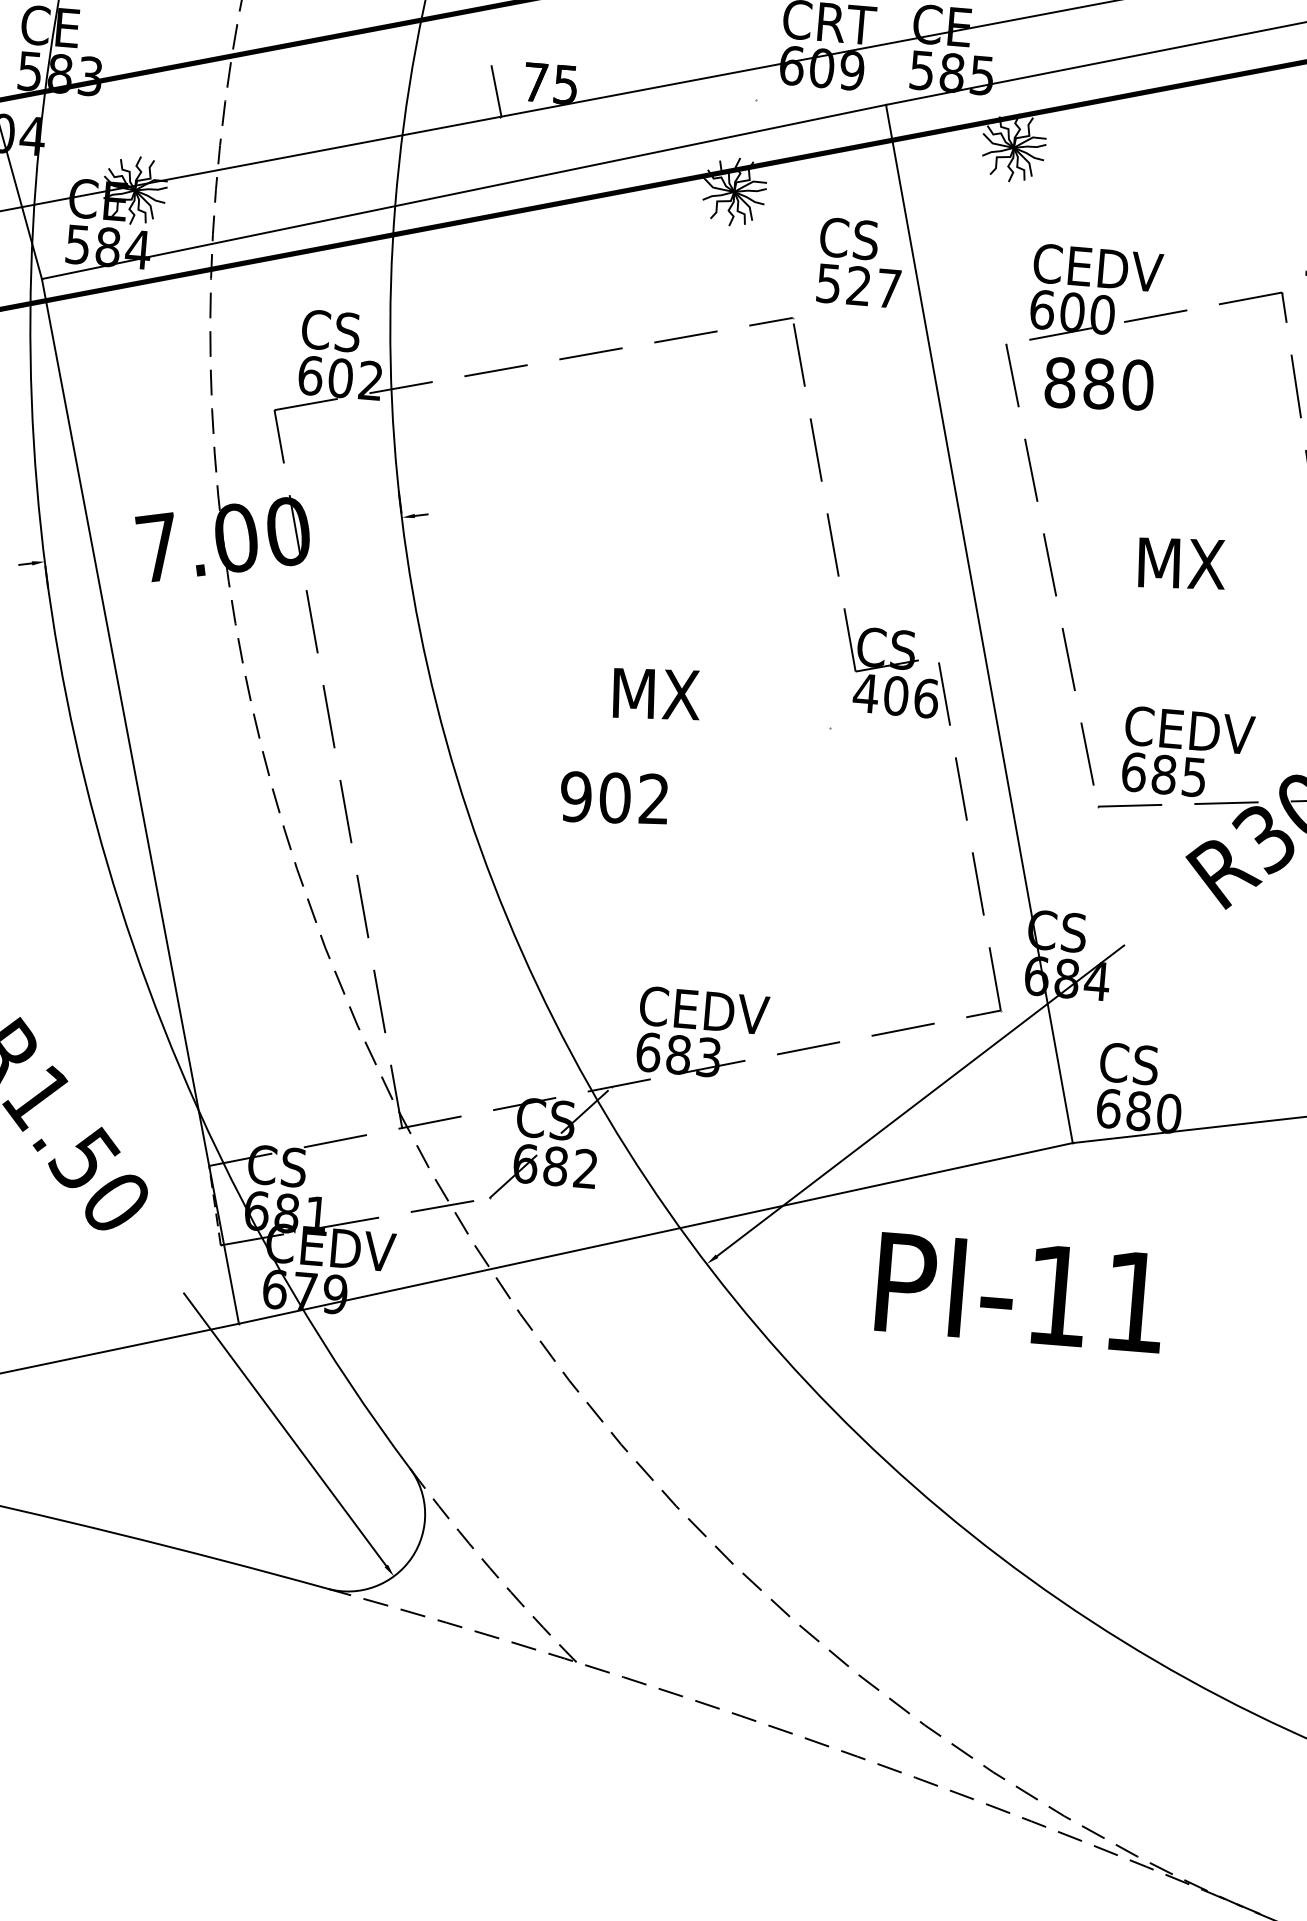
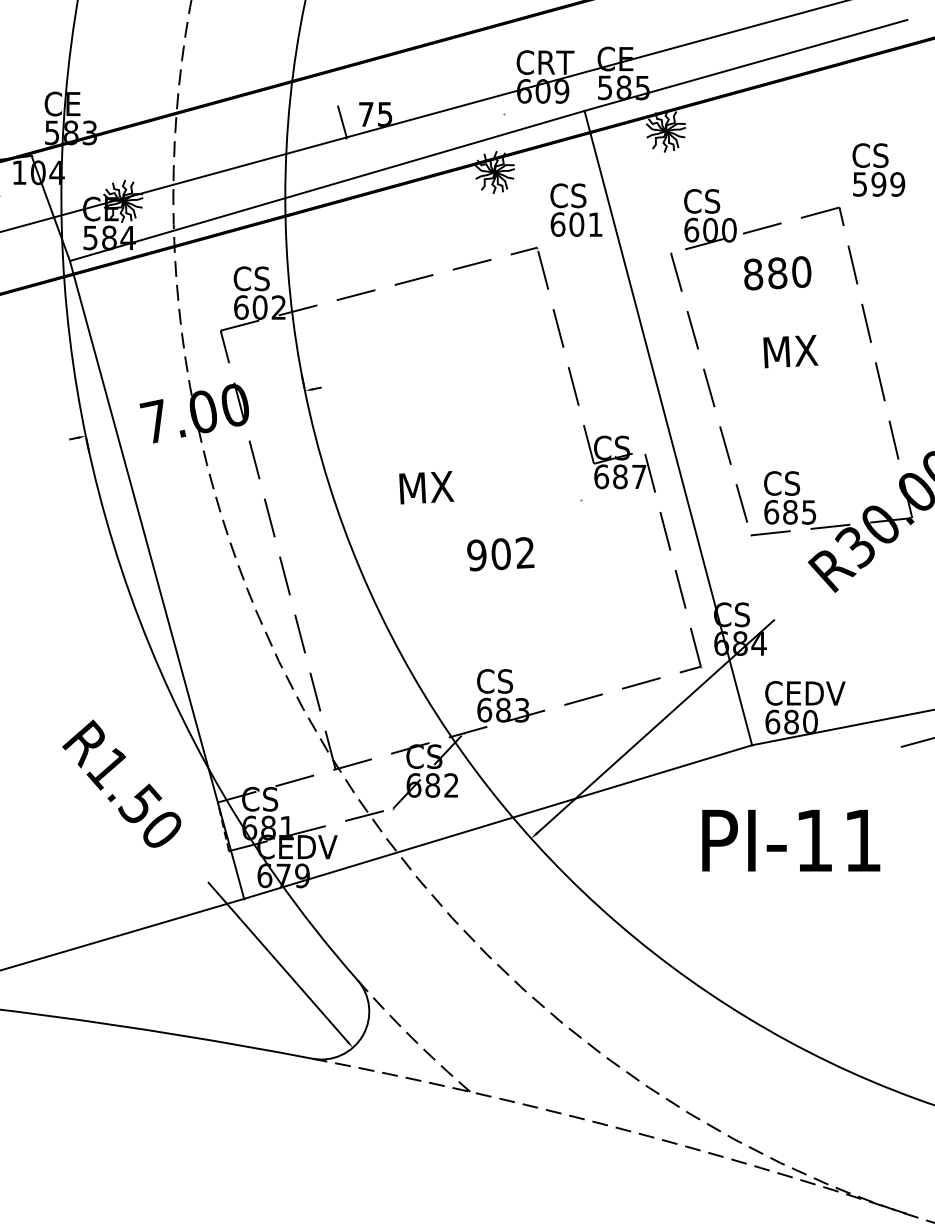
text: (1114, 269) -> (734, 201), CEDV -> CS
text: (858, 285) -> (576, 224), 527 -> 601
text: (1098, 384) -> (777, 273), moved
text: (1181, 563) -> (790, 351), moved
text: (656, 693) -> (426, 487), moved
text: (894, 695) -> (619, 476), 406 -> 687
text: (1206, 731) -> (814, 483), CEDV -> CS
text: (613, 798) -> (500, 554), moved
text: (721, 1011) -> (527, 681), CEDV -> CS
text: (1181, 1068) -> (815, 693), CS -> CEDV
text: (1021, 1292) -> (791, 840), moved

